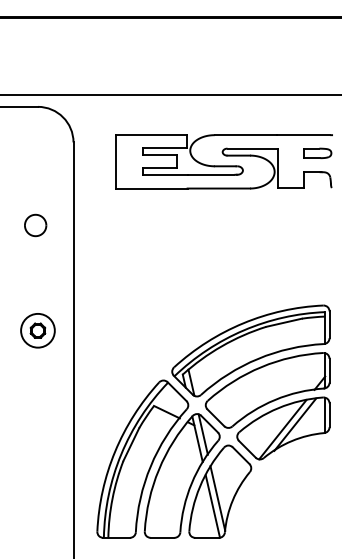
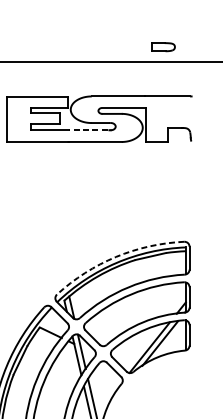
part: (317, 153) -> (163, 47), moved
line: (210, 174) -> (88, 130), solid -> dashed
arc: (243, 323) -> (116, 257), solid -> dashed

